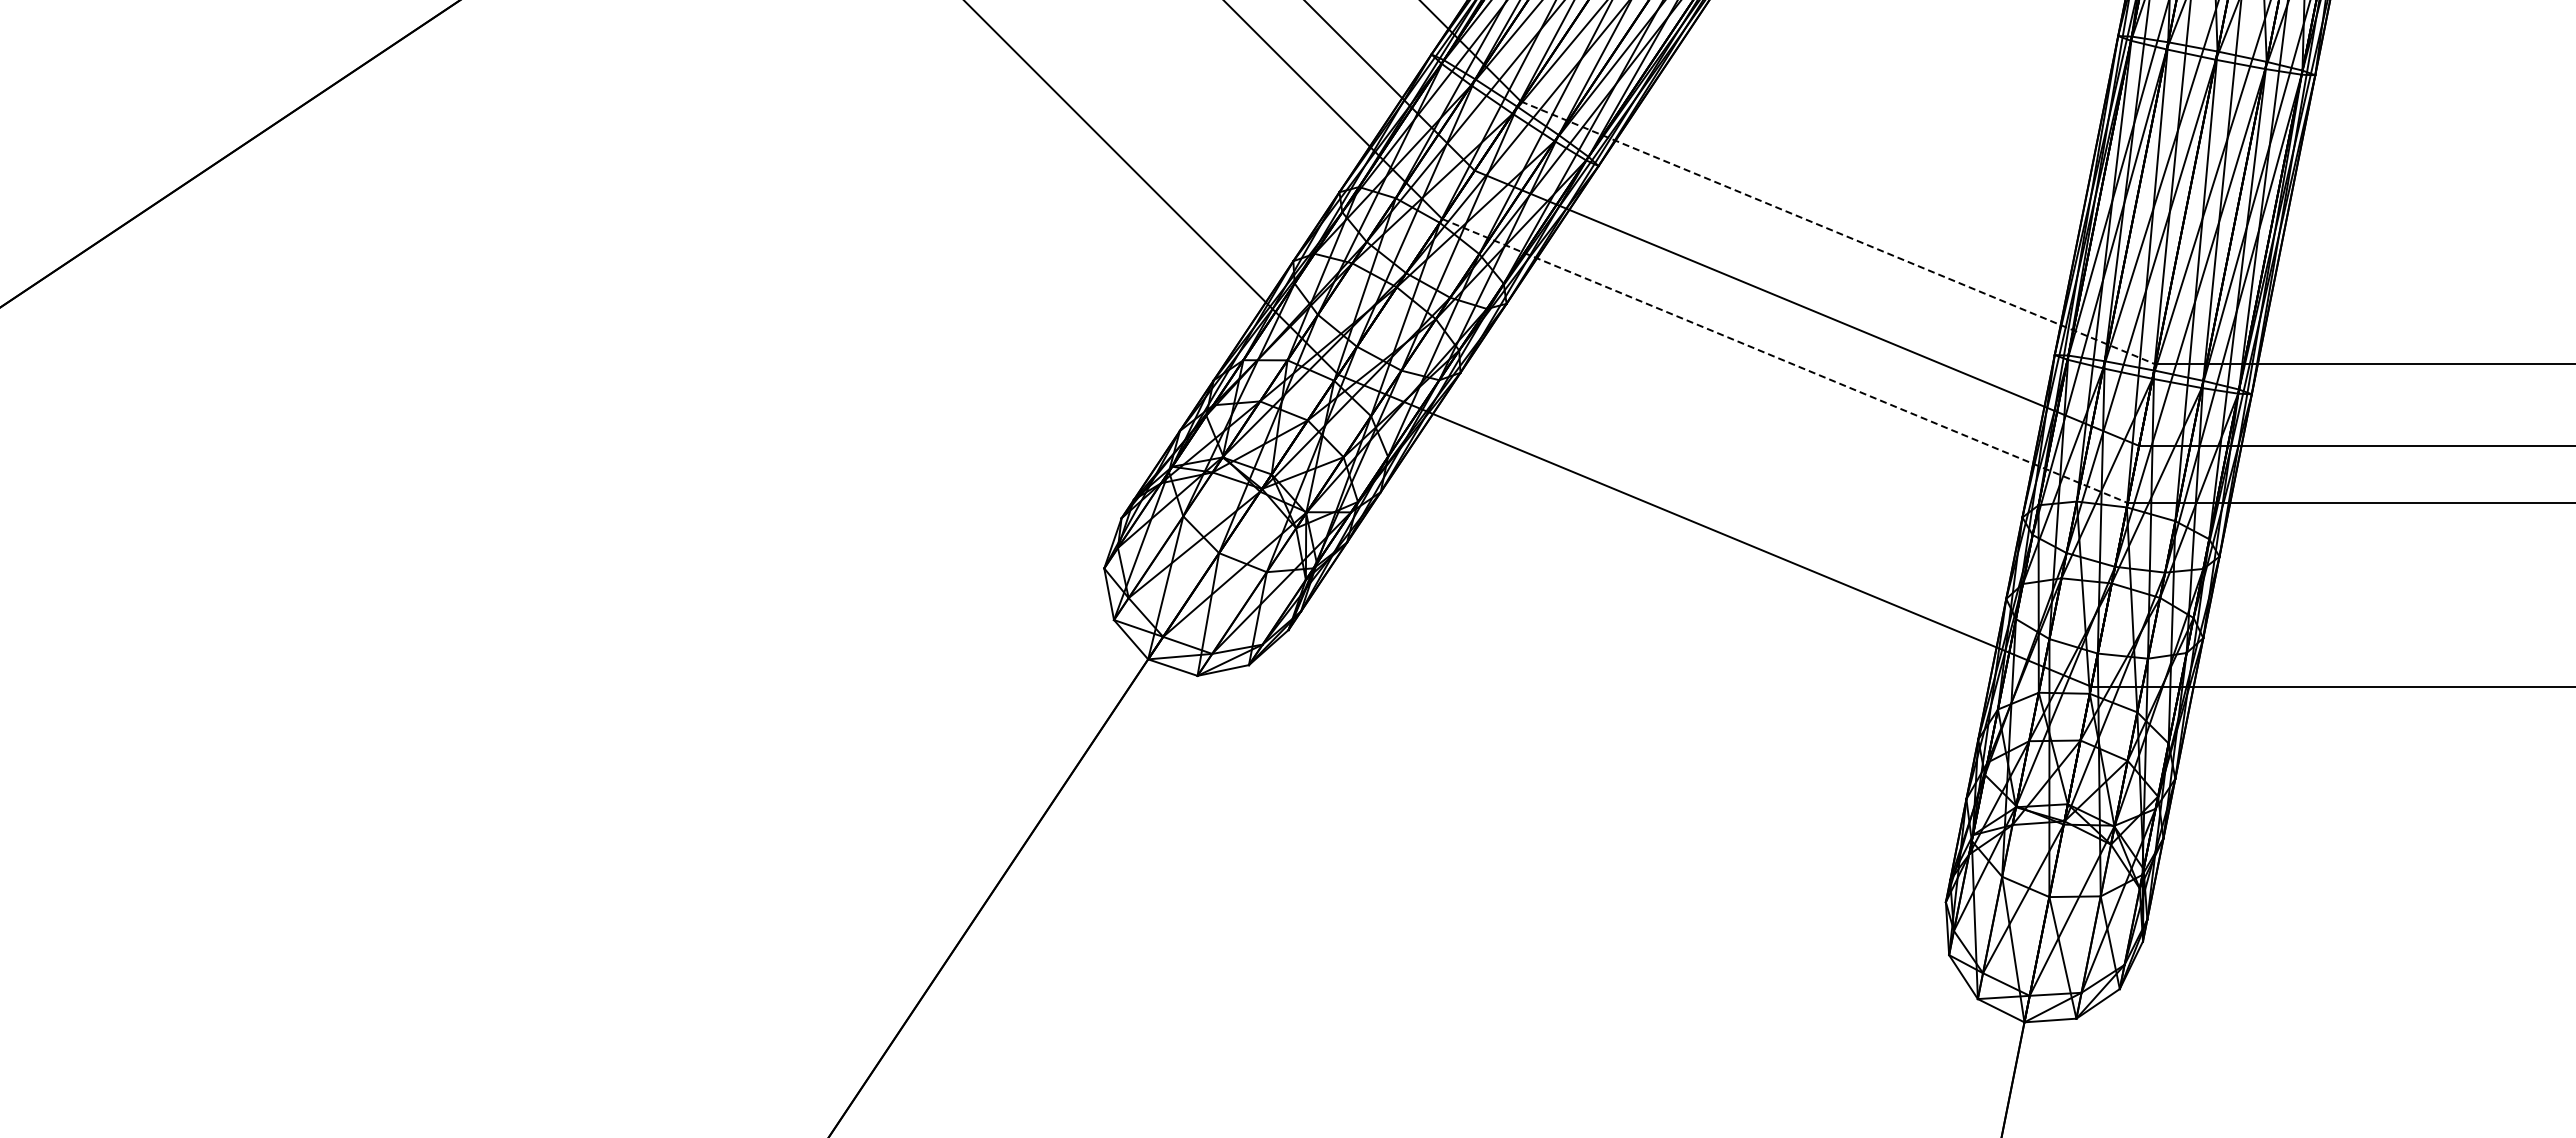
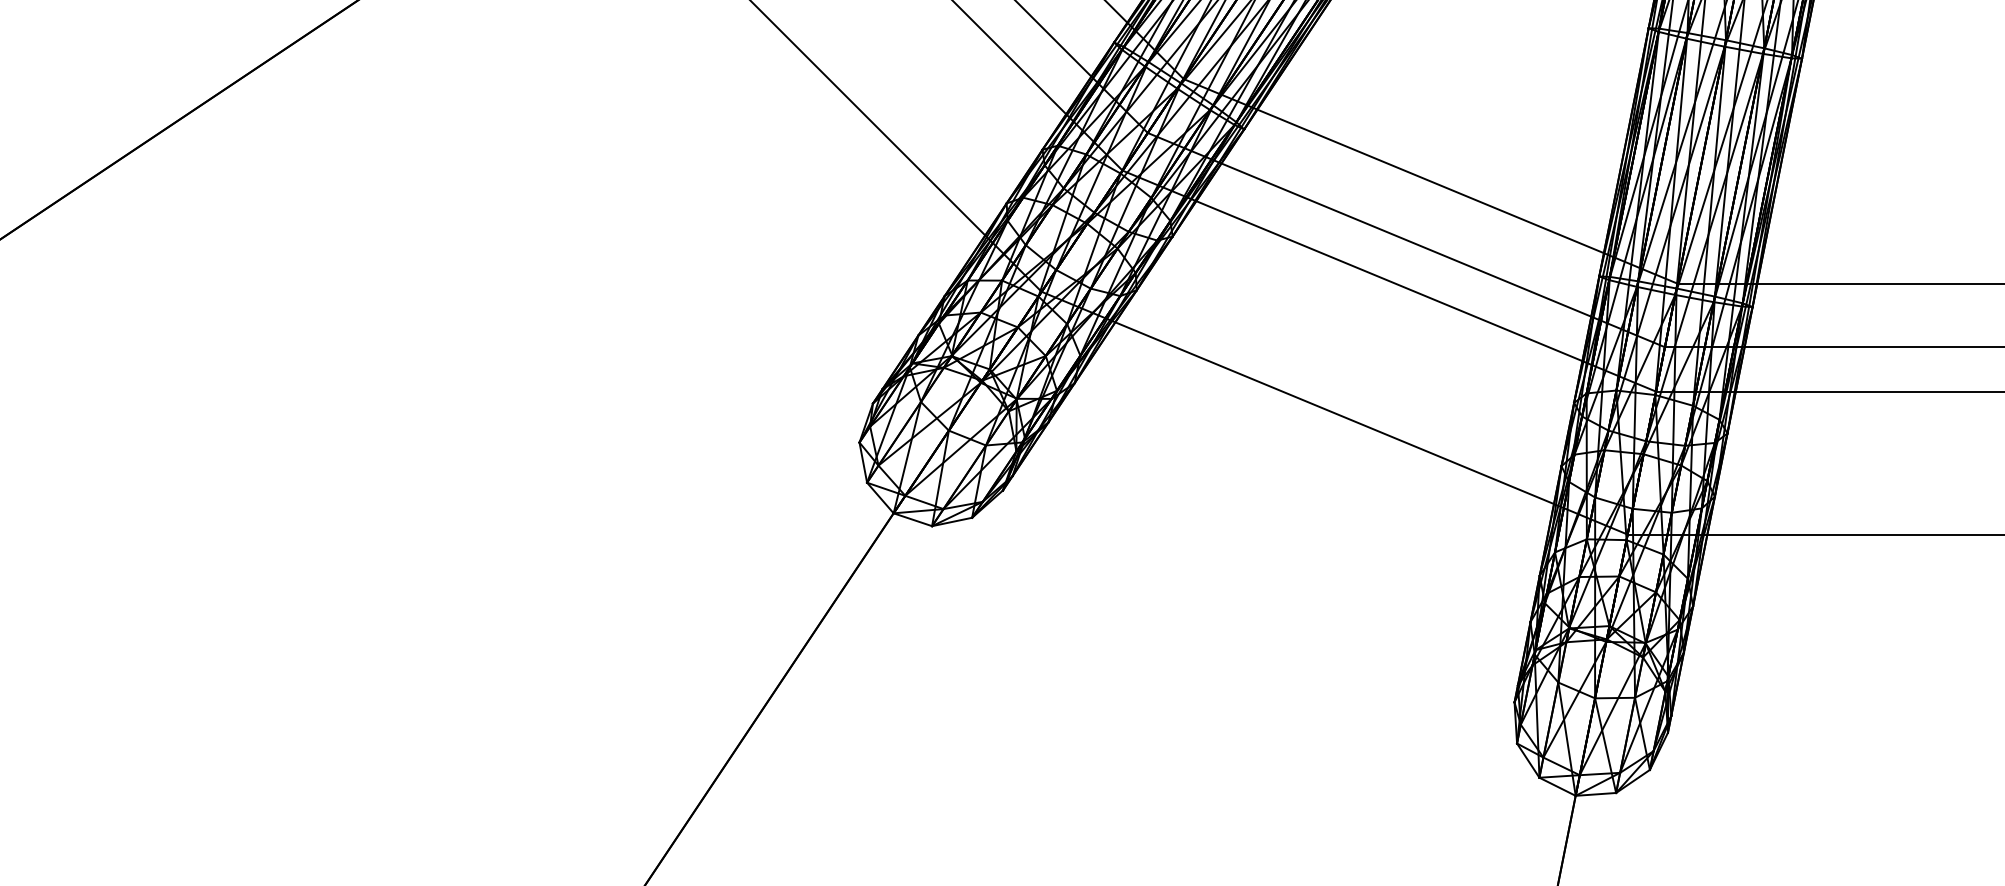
line: (1838, 233) -> (1430, 181), dashed -> solid
line: (1785, 361) -> (1389, 281), dashed -> solid

